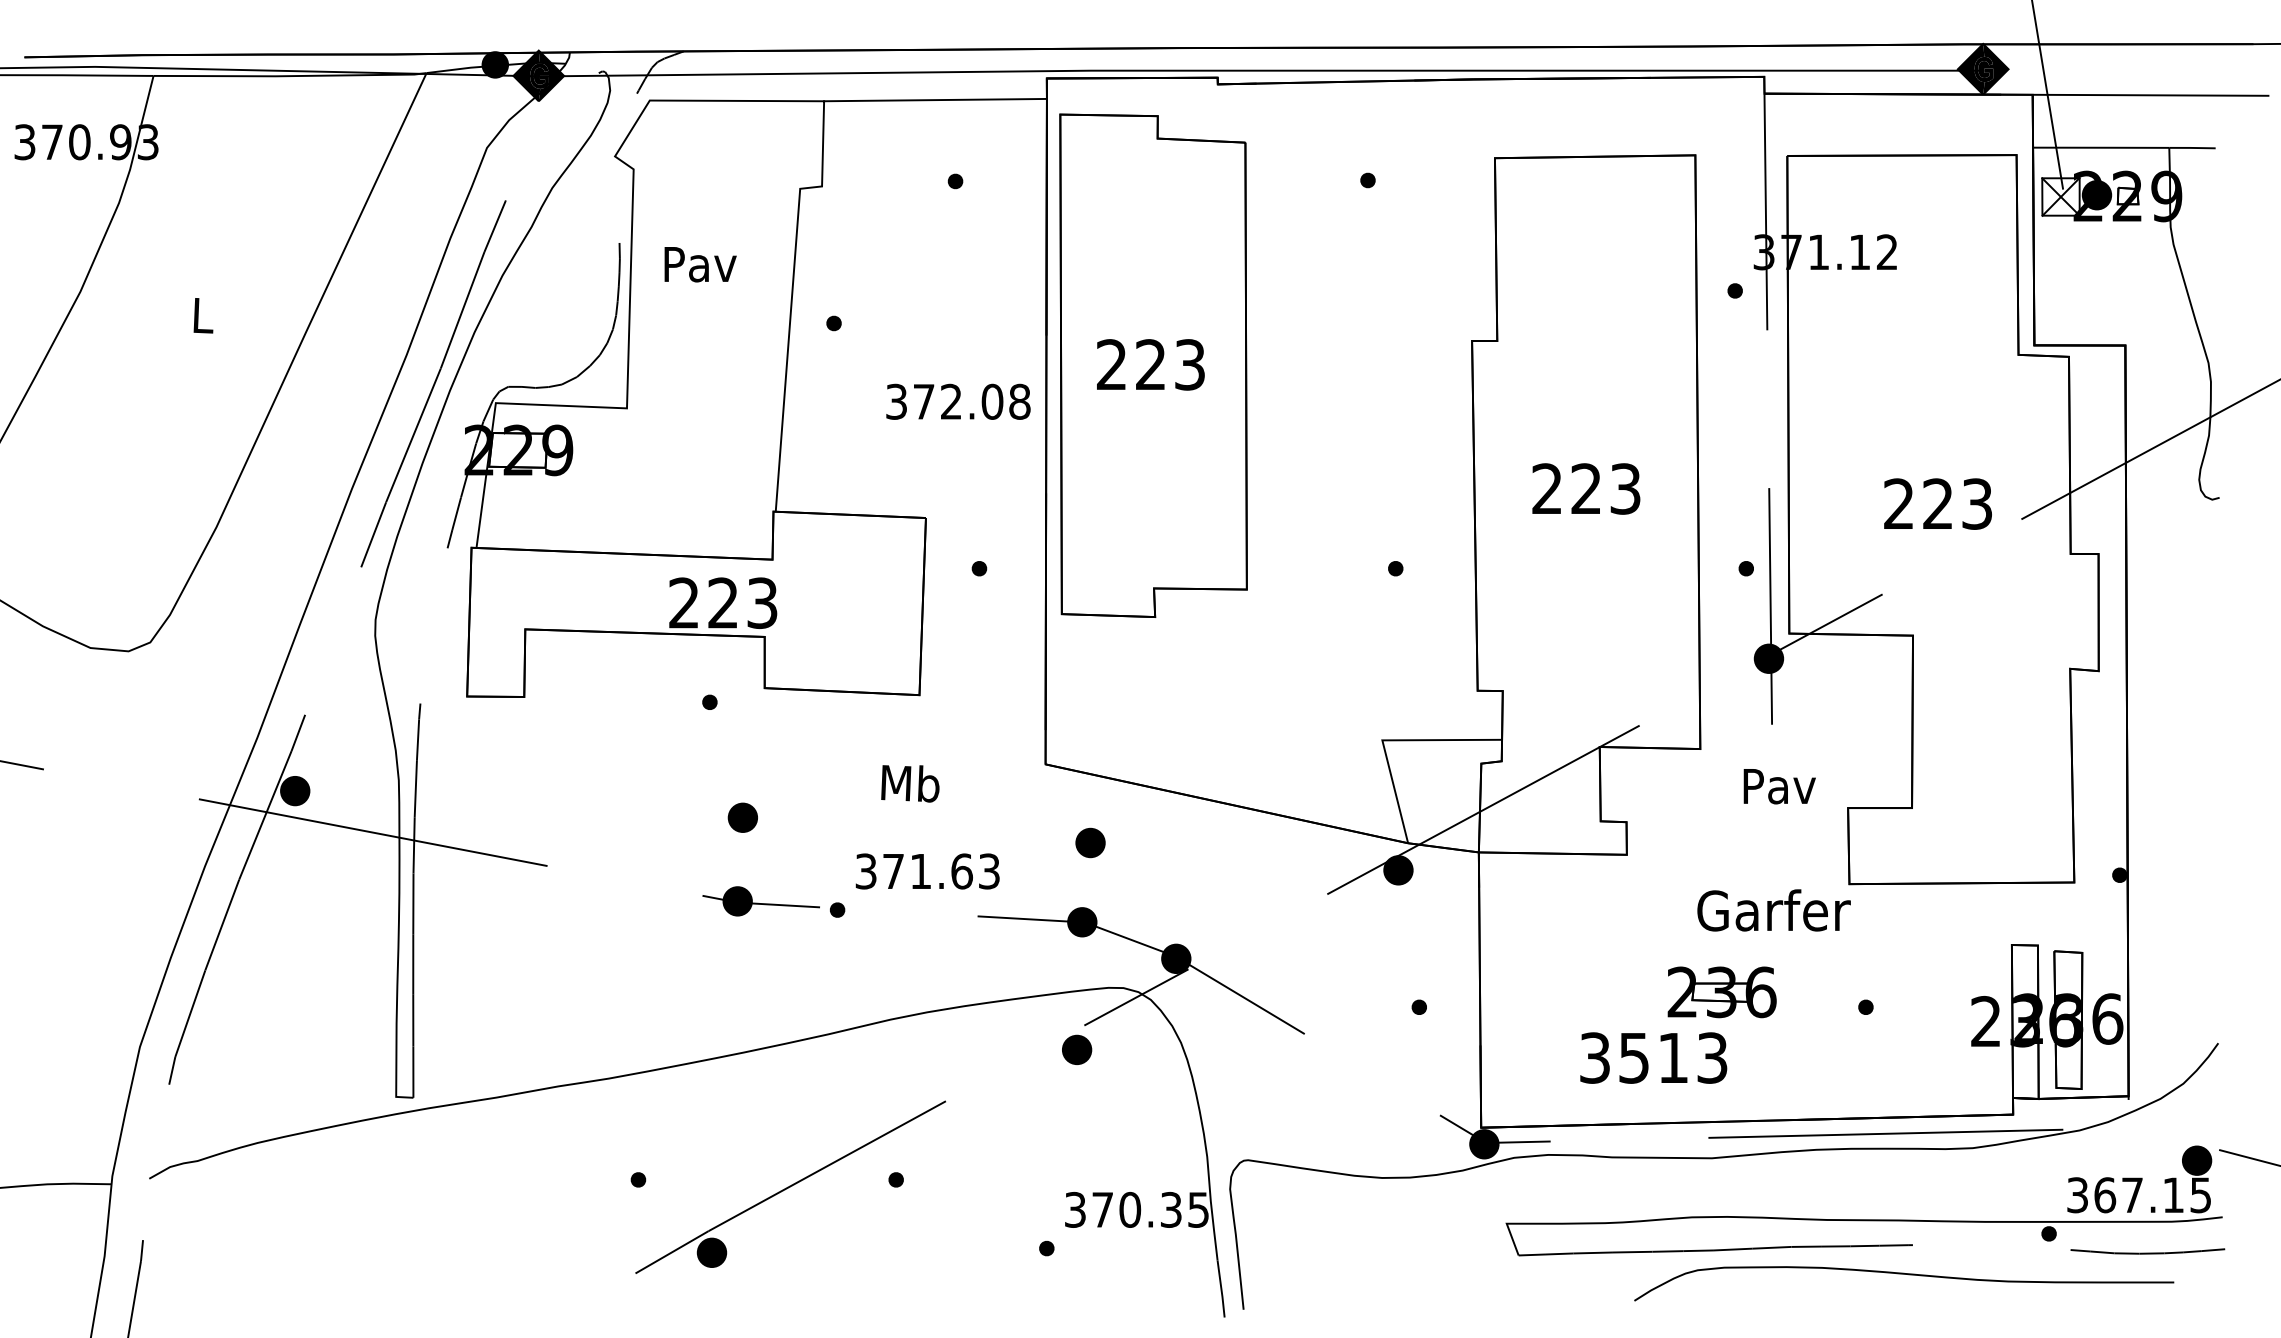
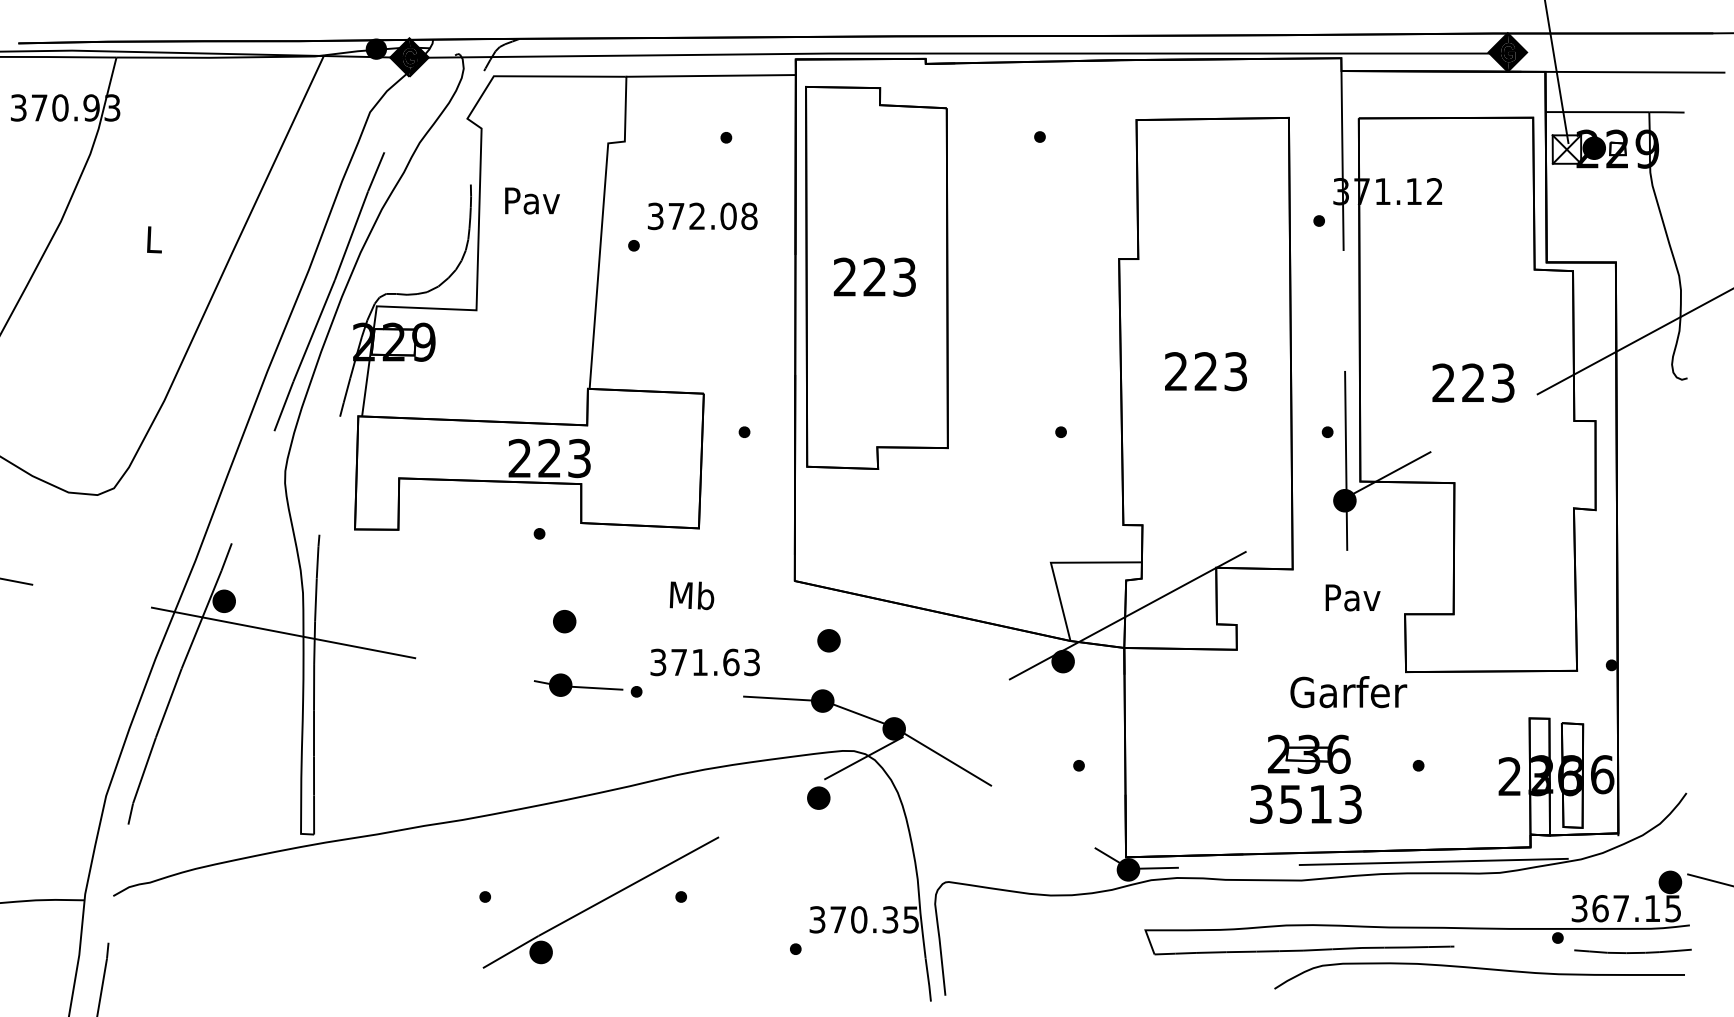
text: (958, 401) -> (702, 216), moved
text: (1653, 1057) -> (1305, 803), moved
curve: (1908, 1275) -> (1482, 969), moved

